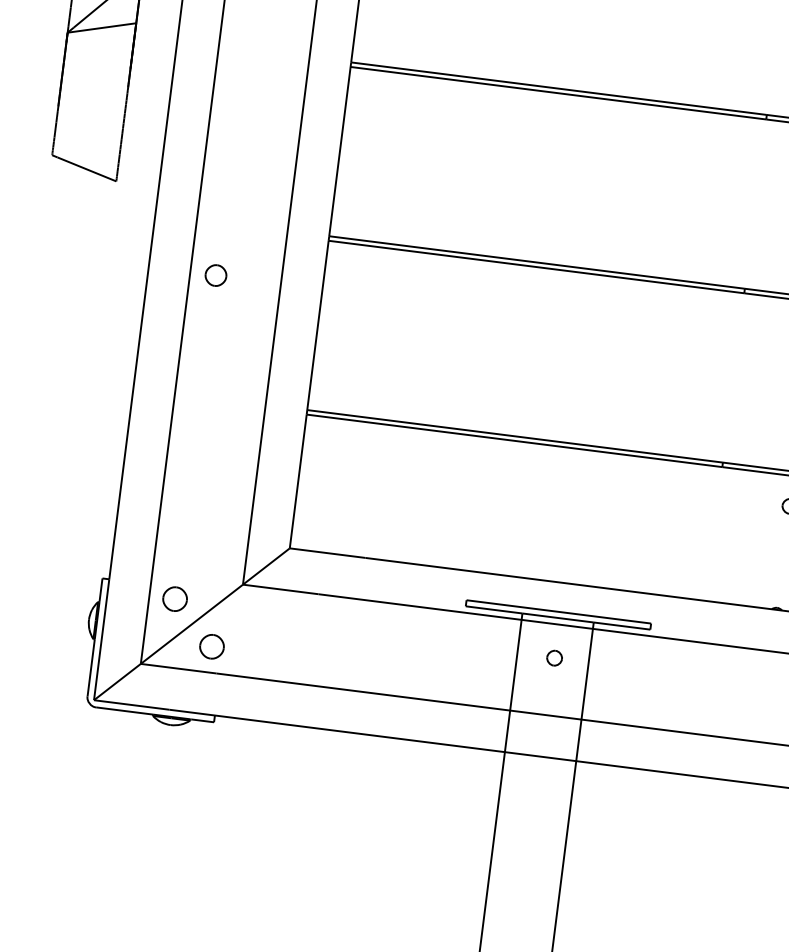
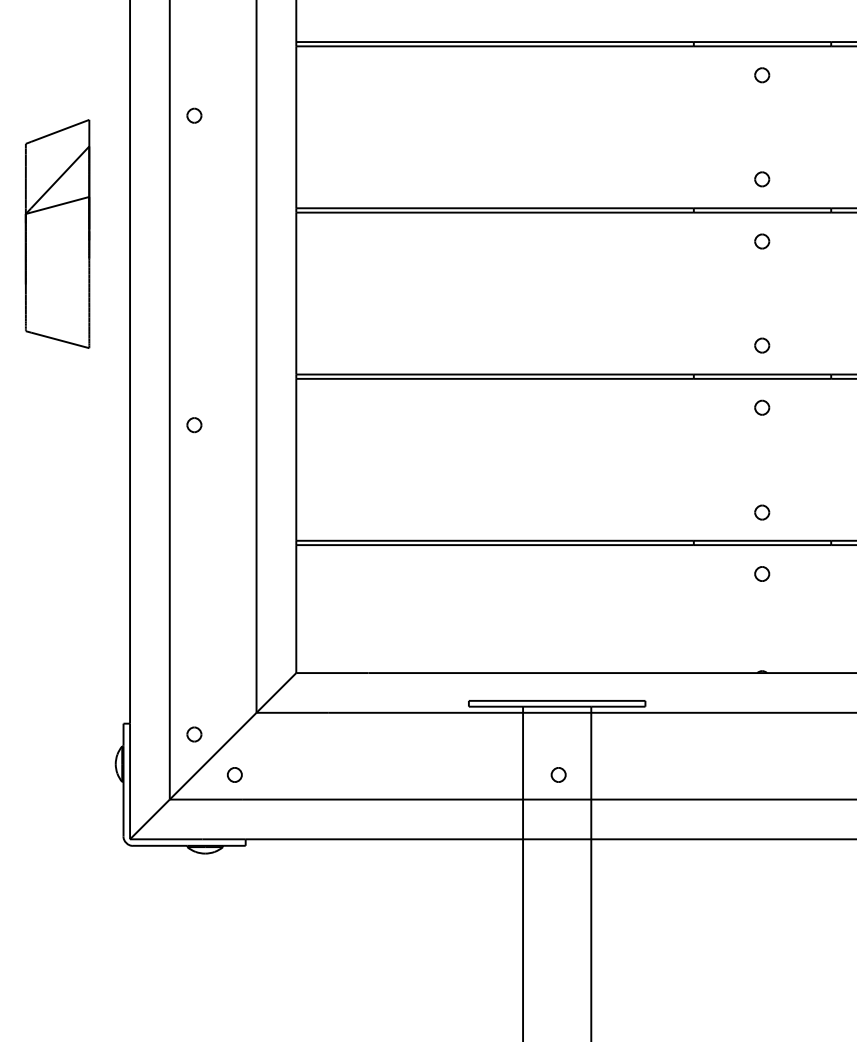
part: (216, 276) -> (194, 425), size x0.71
part: (175, 599) -> (194, 734), size x0.62
part: (211, 646) -> (234, 774), size x0.62
part: (554, 657) -> (558, 774), moved

